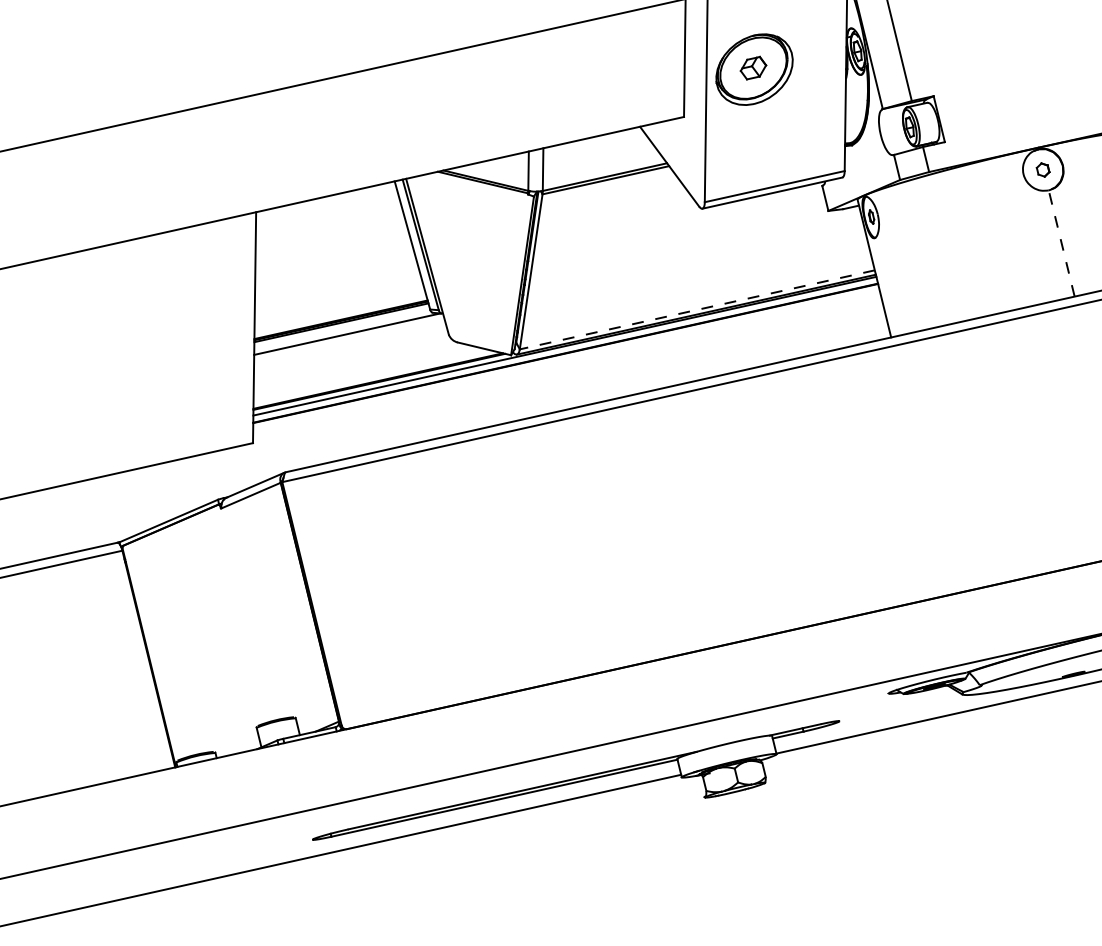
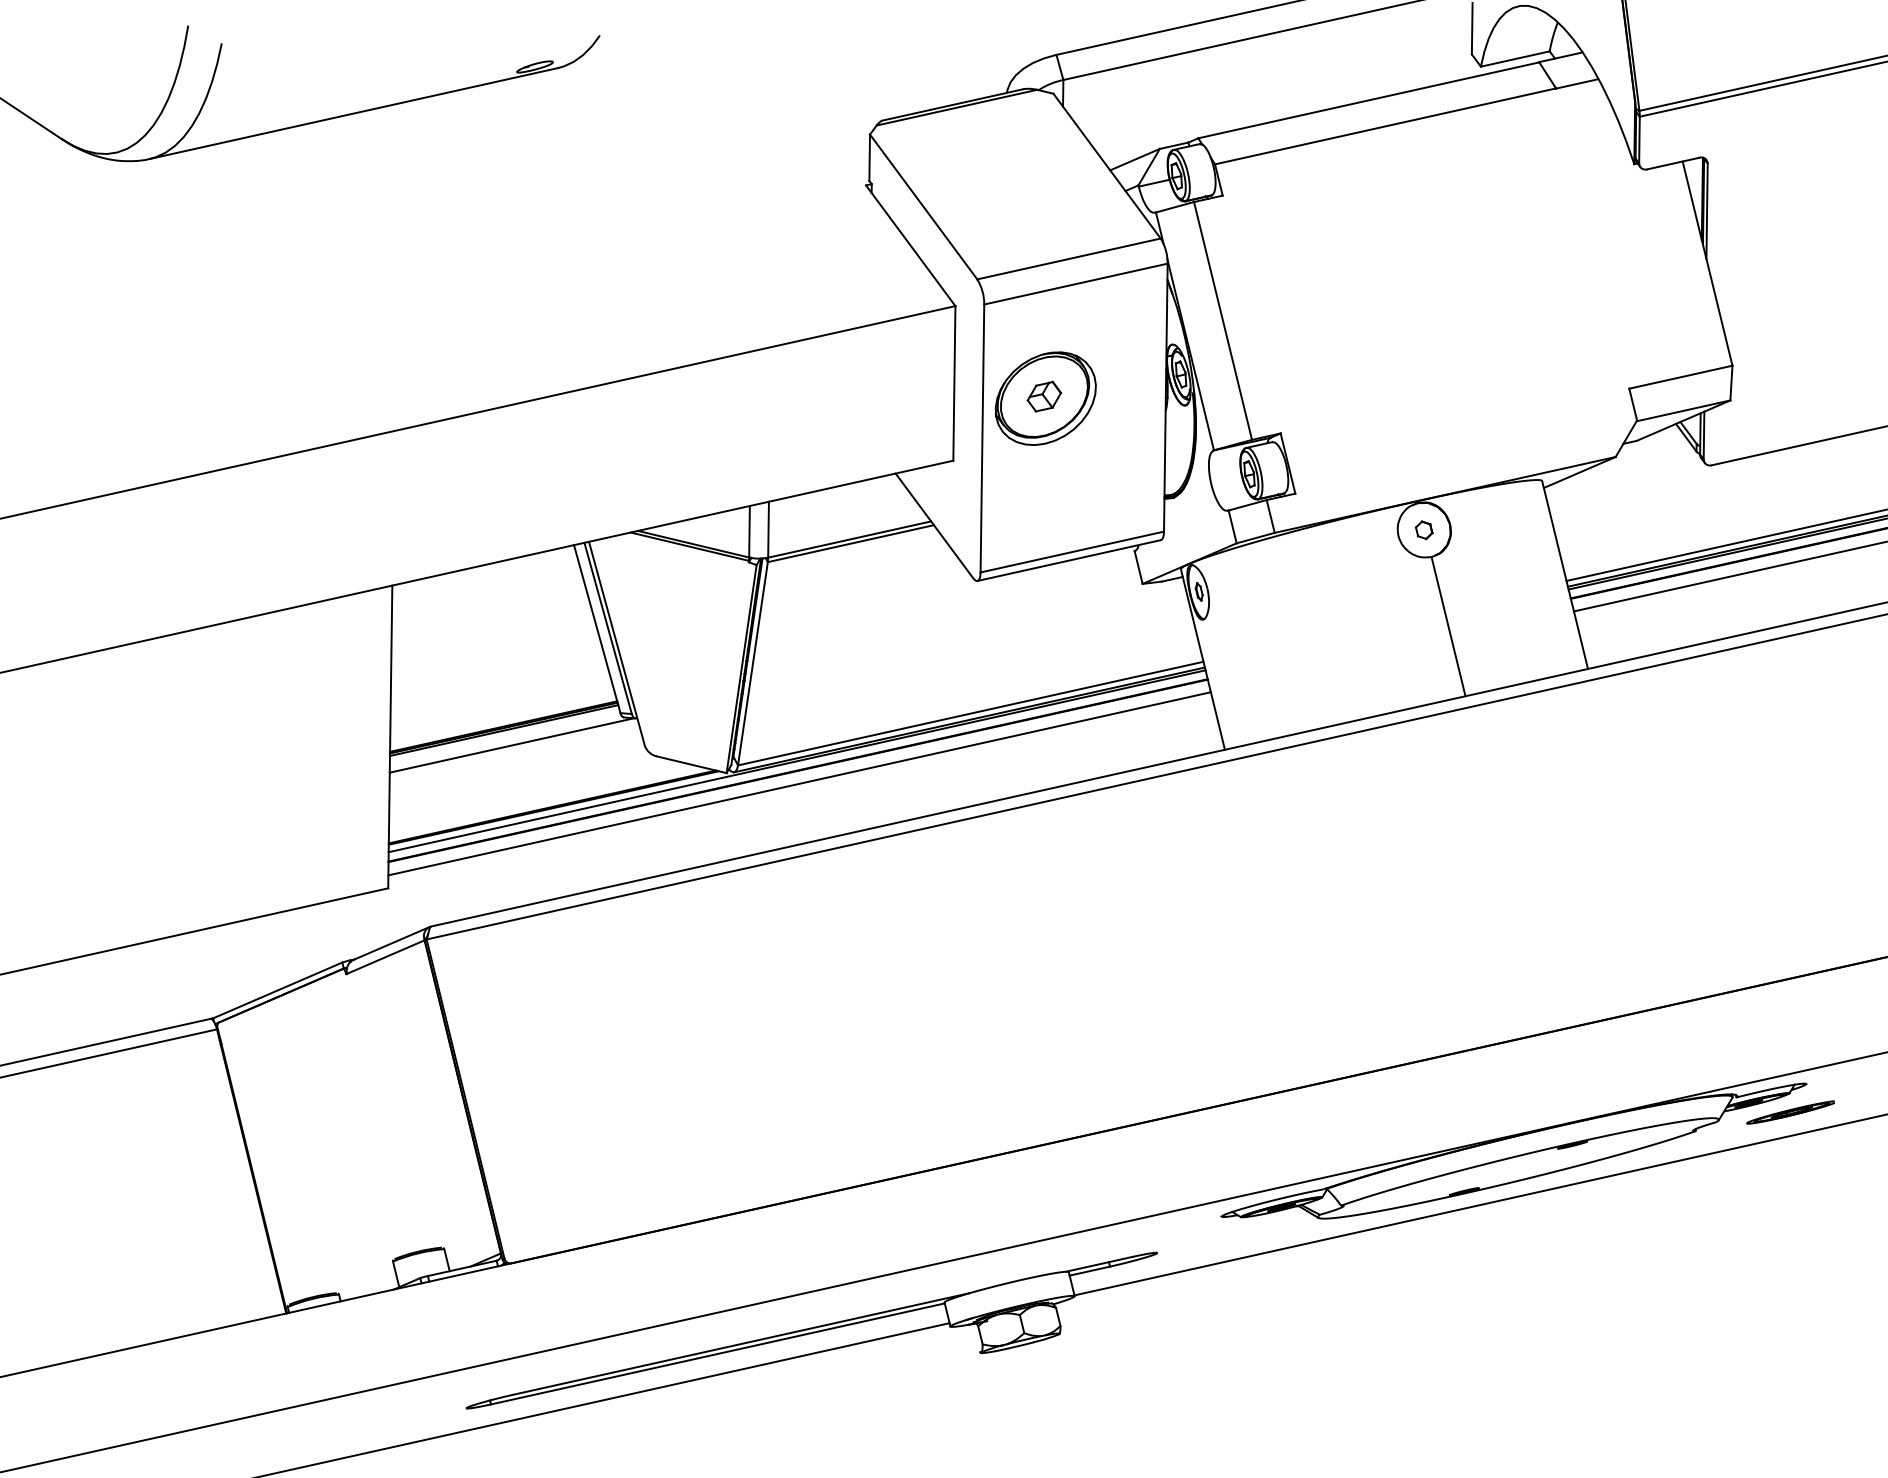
line: (1061, 243) -> (1448, 626), dashed -> solid
line: (697, 309) -> (970, 713), dashed -> solid
line: (566, 363) -> (799, 783), added

